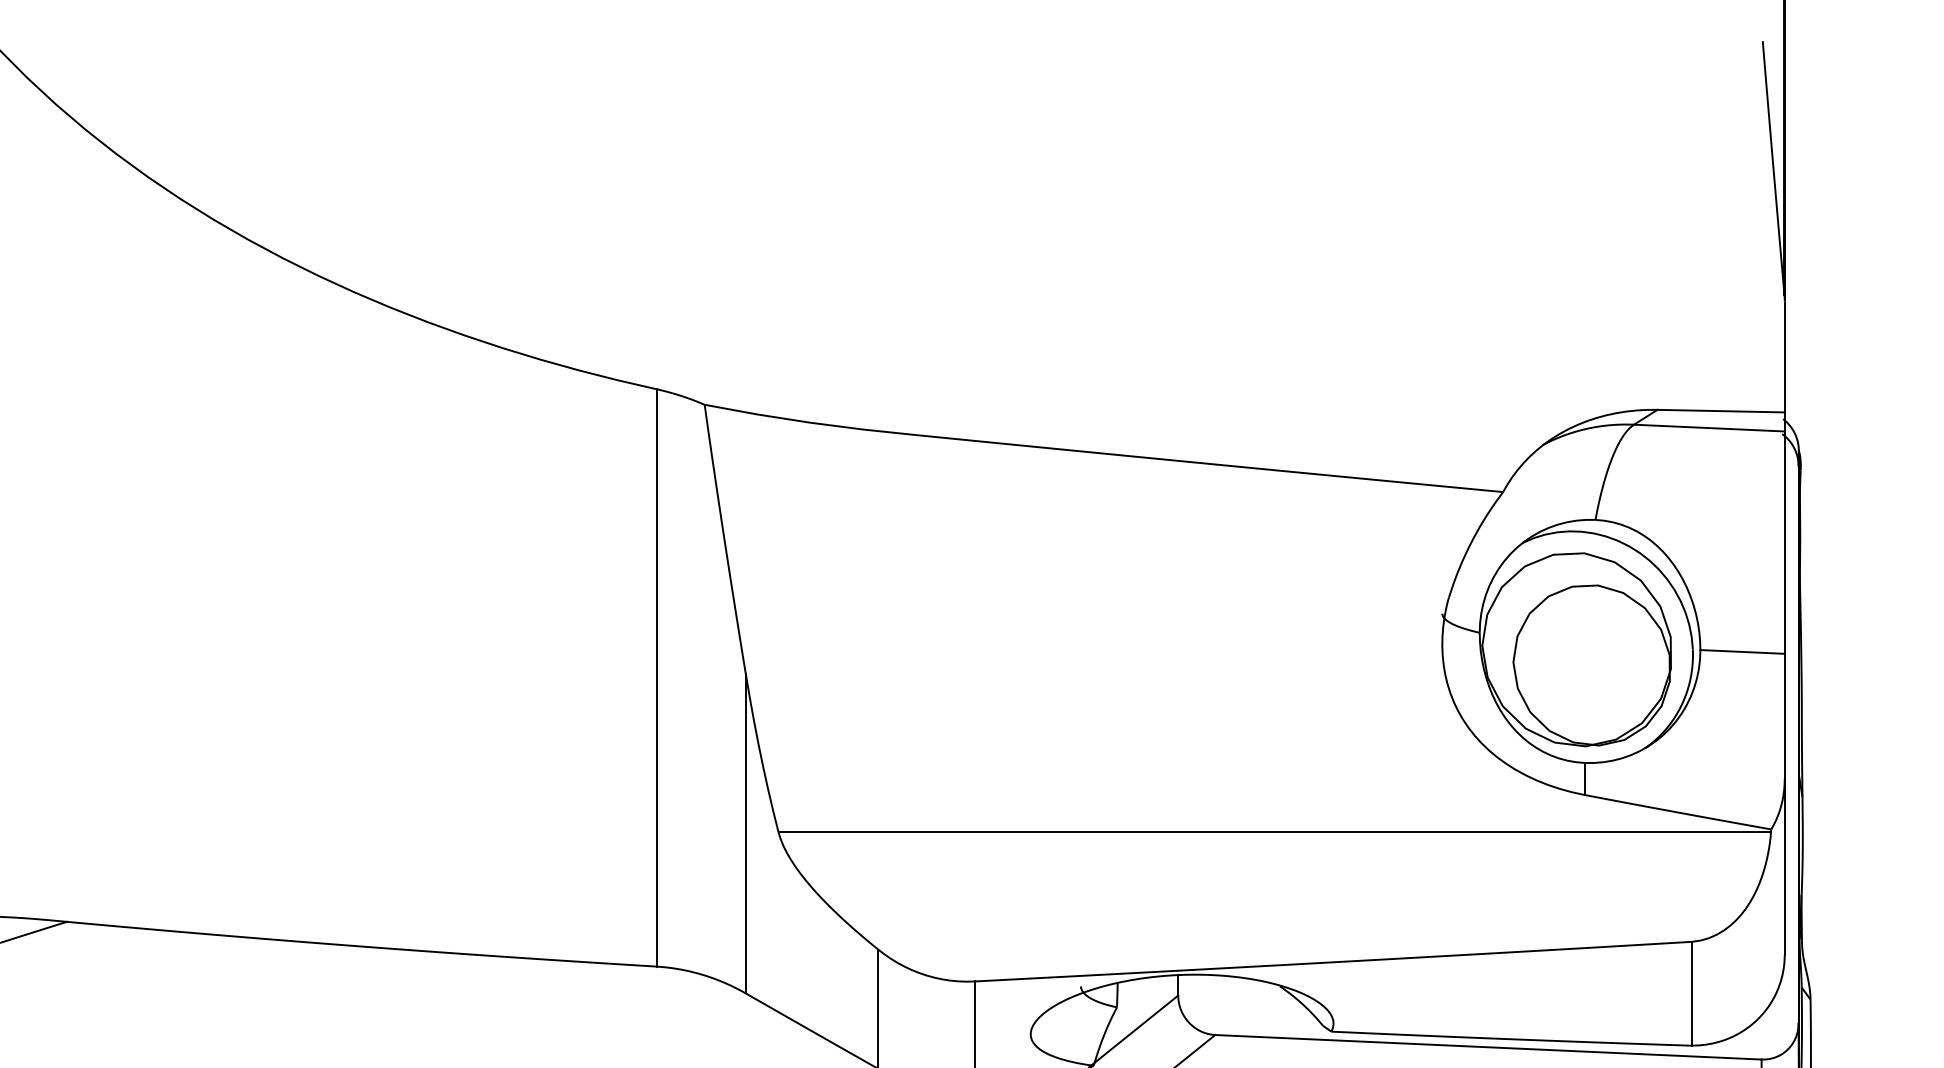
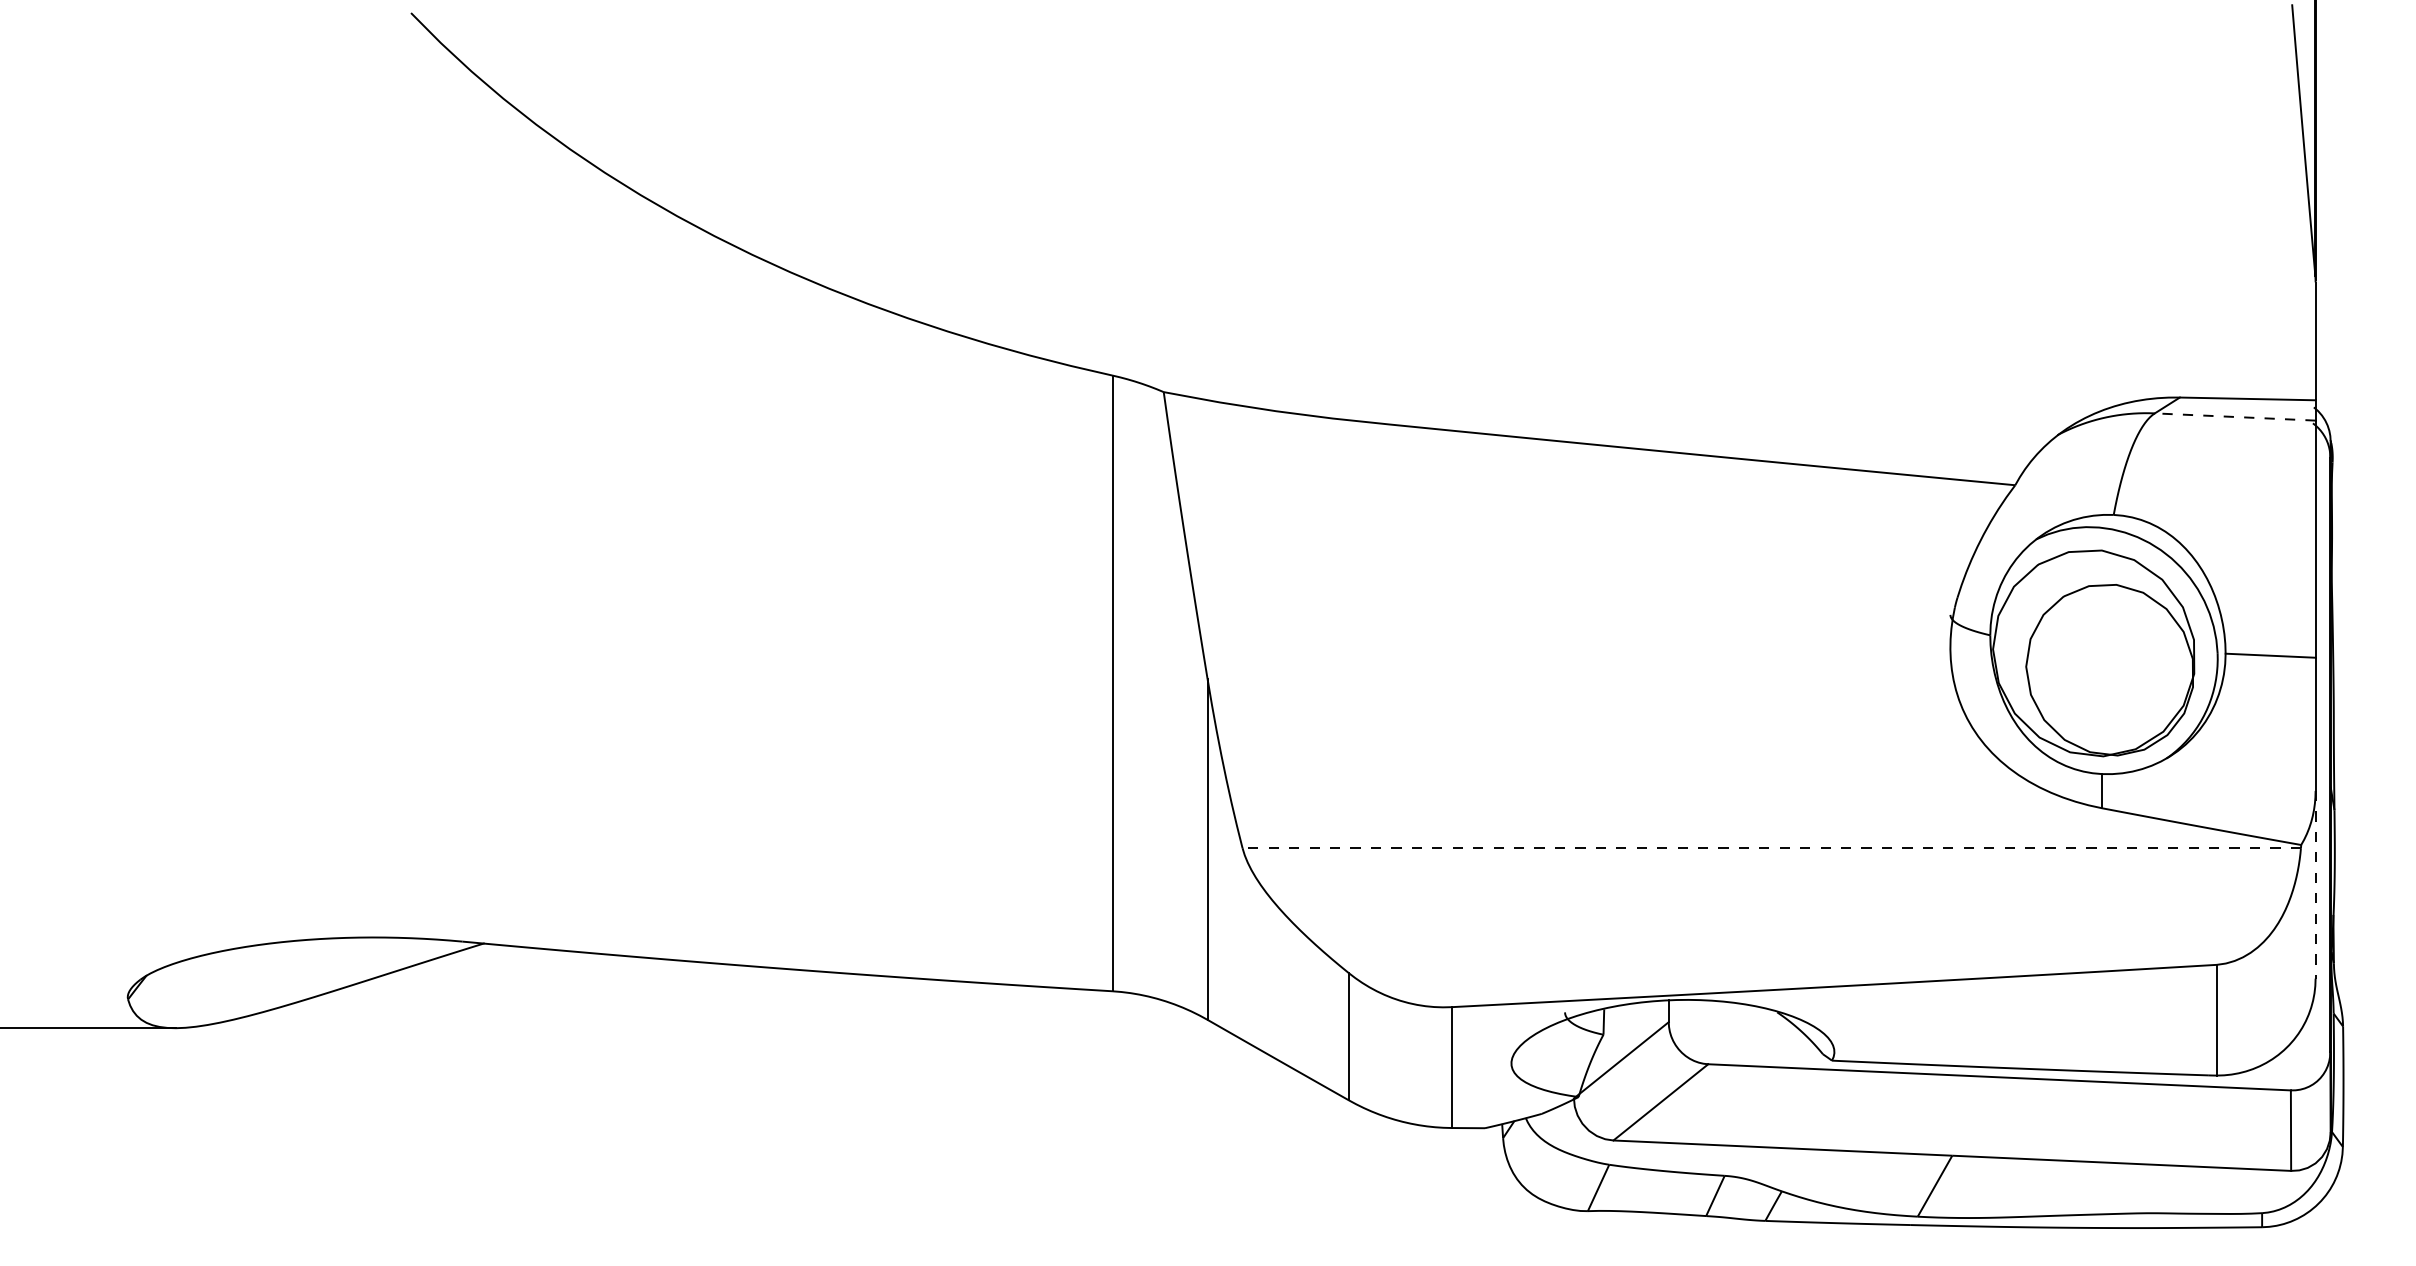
line: (1708, 427) -> (2234, 416), solid -> dashed
line: (1274, 832) -> (1771, 848), solid -> dashed
line: (1784, 866) -> (2315, 884), solid -> dashed

